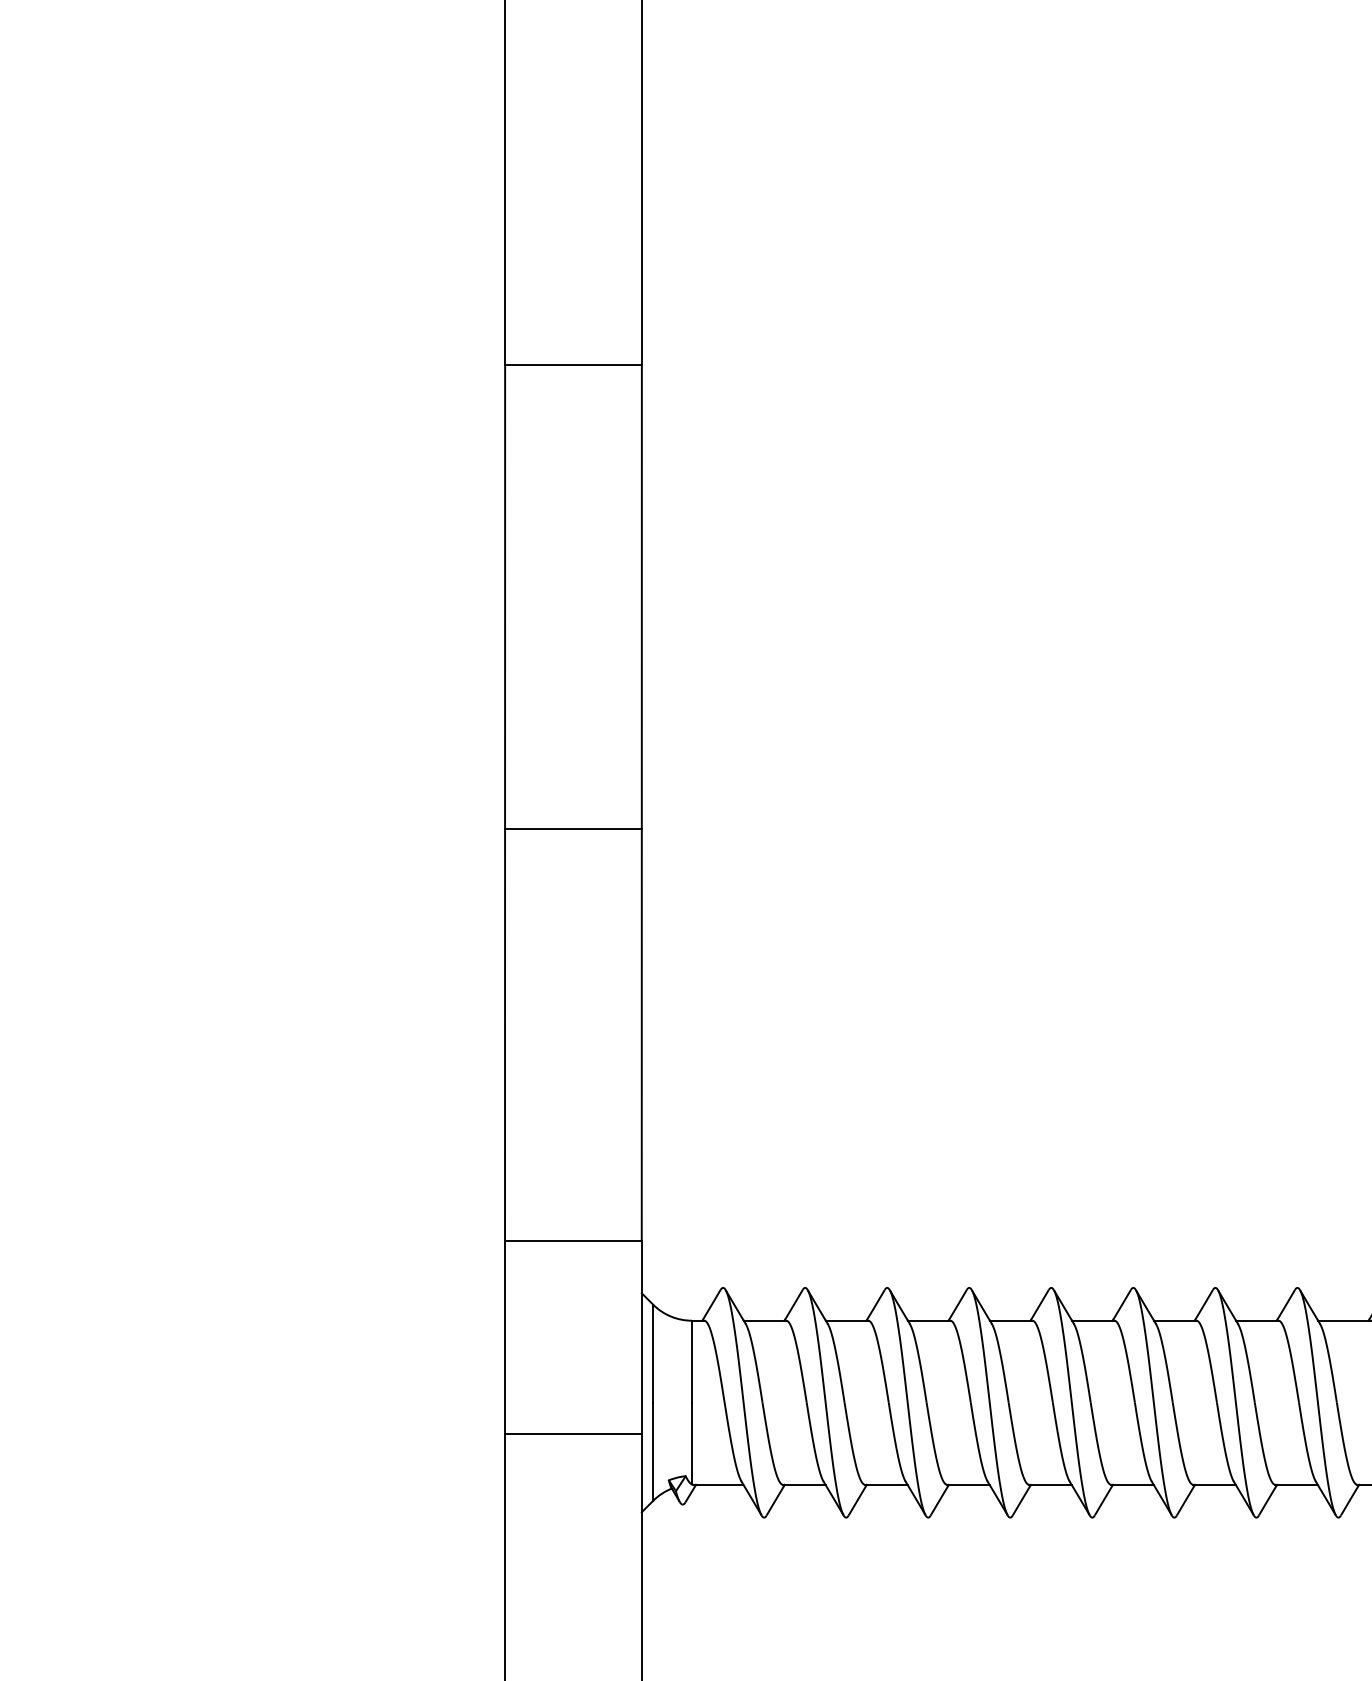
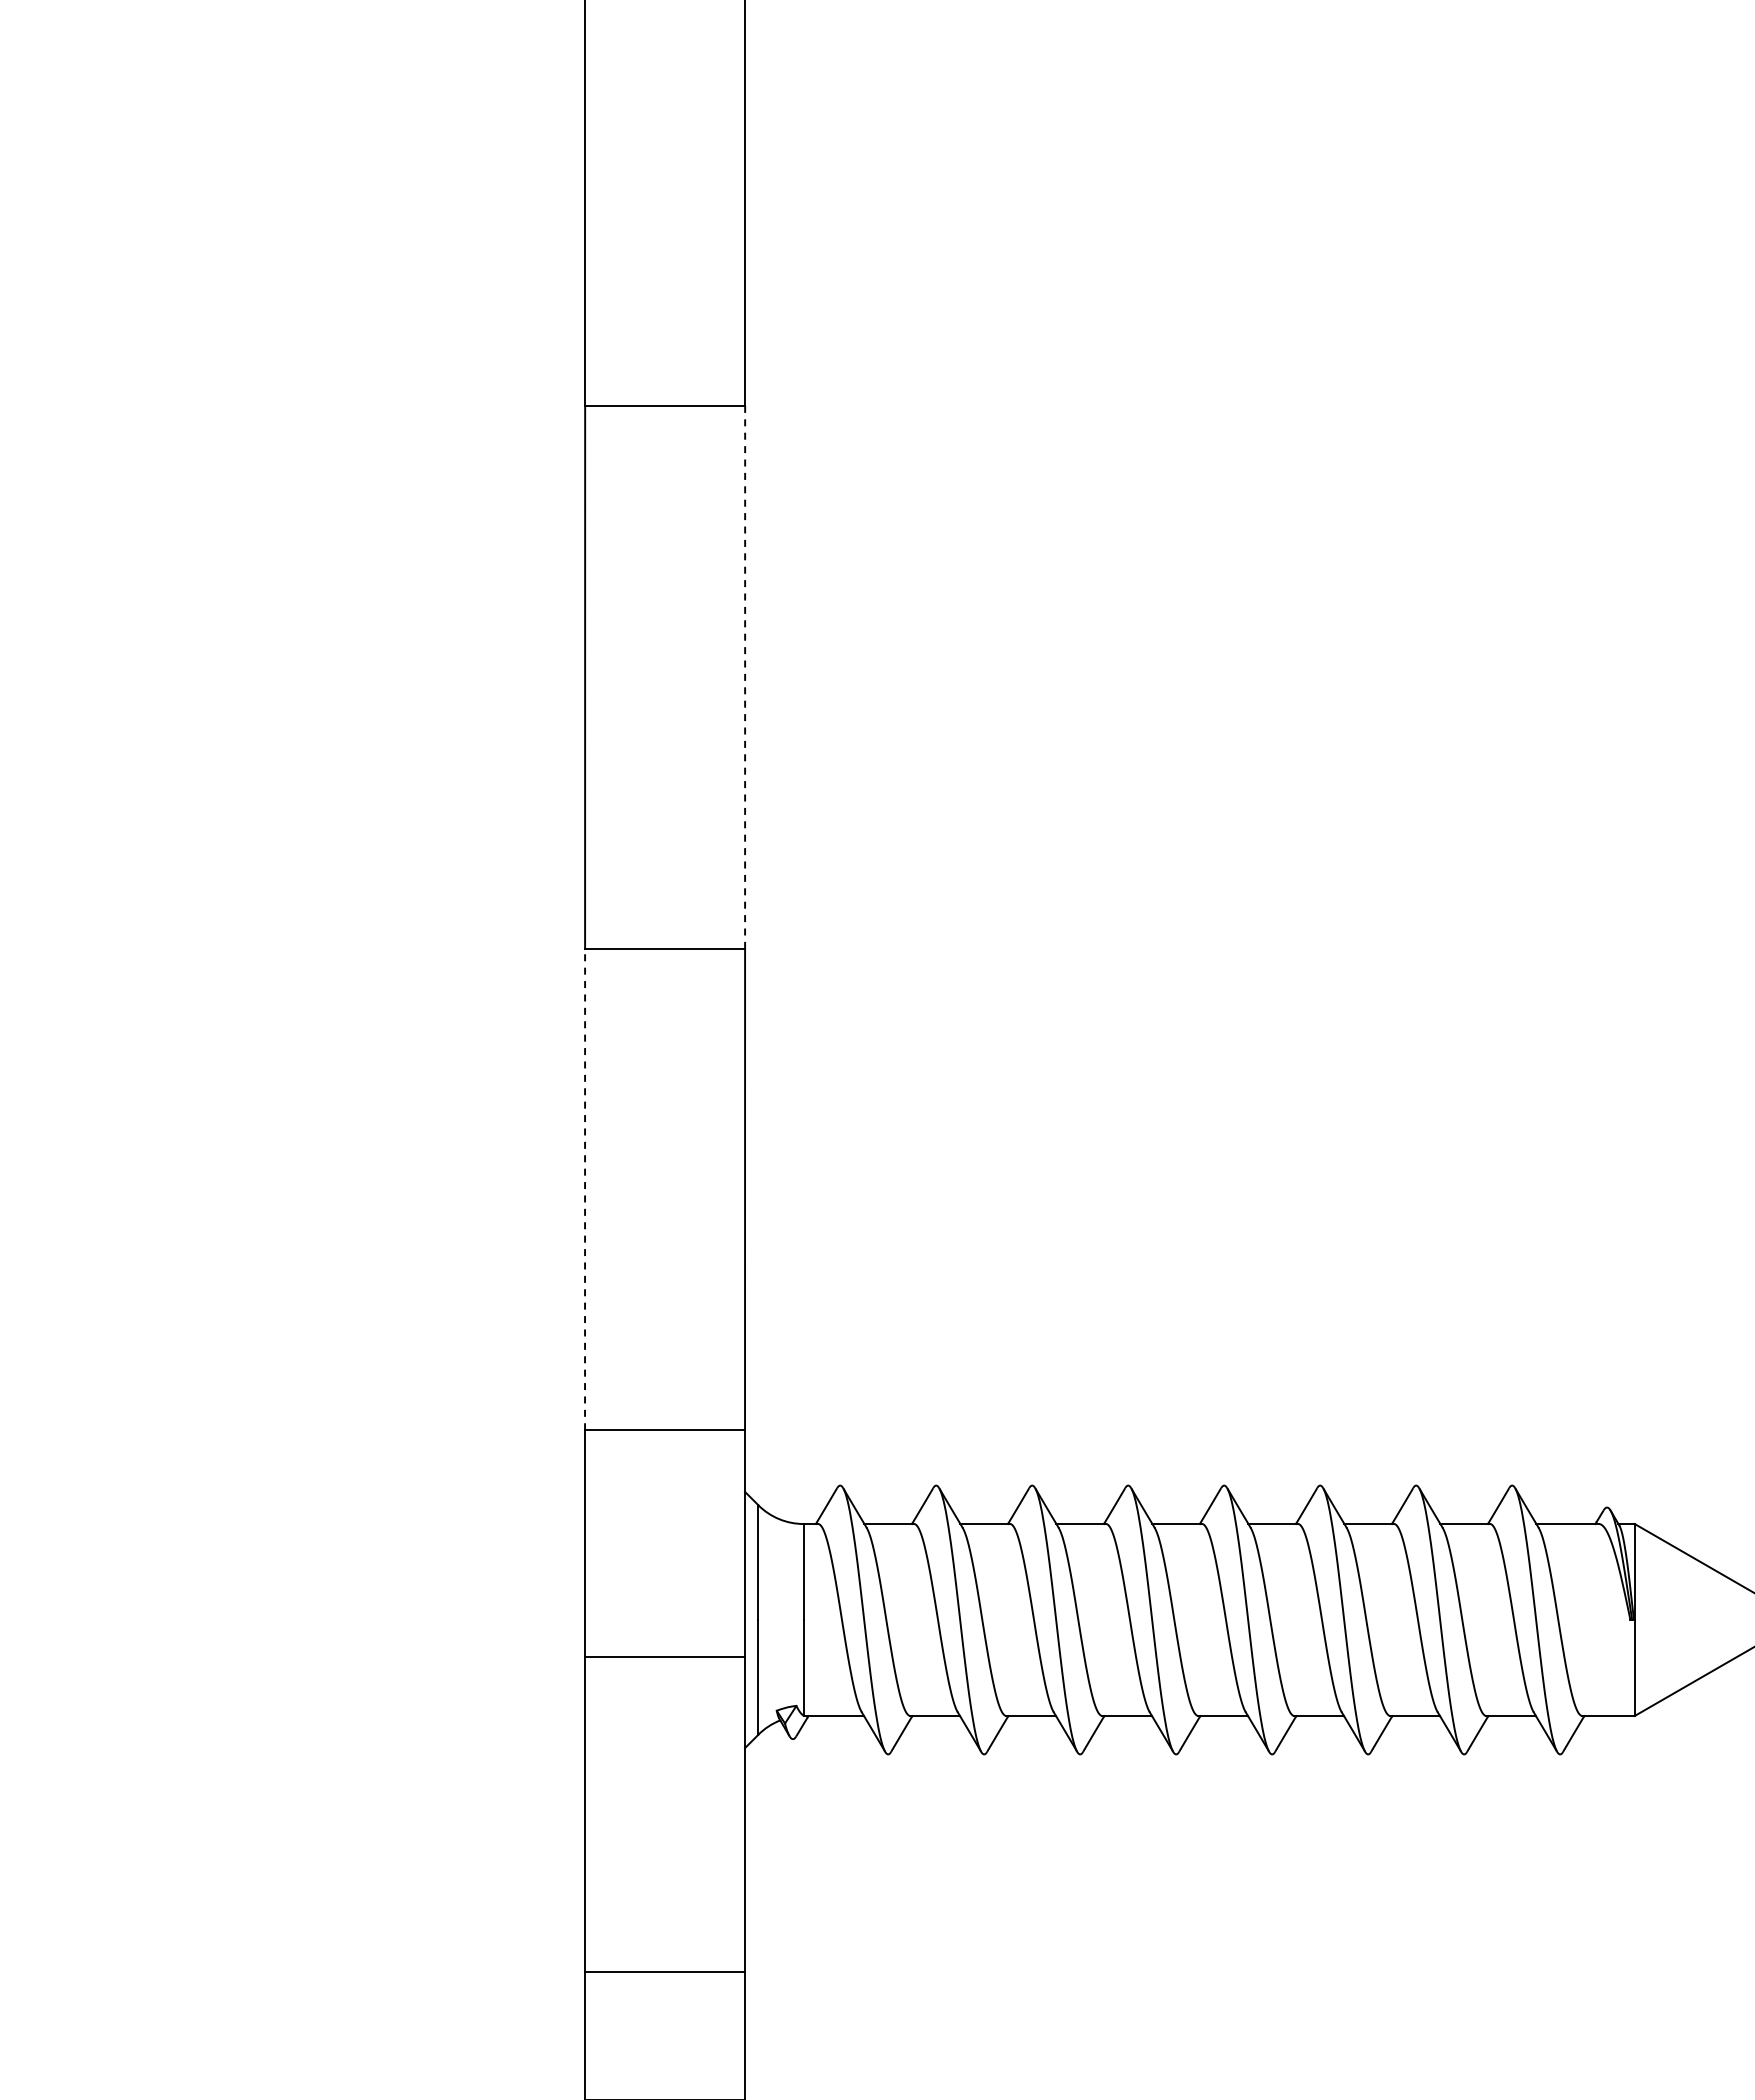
line: (642, 597) -> (745, 677), solid -> dashed
line: (505, 1034) -> (585, 1189), solid -> dashed

